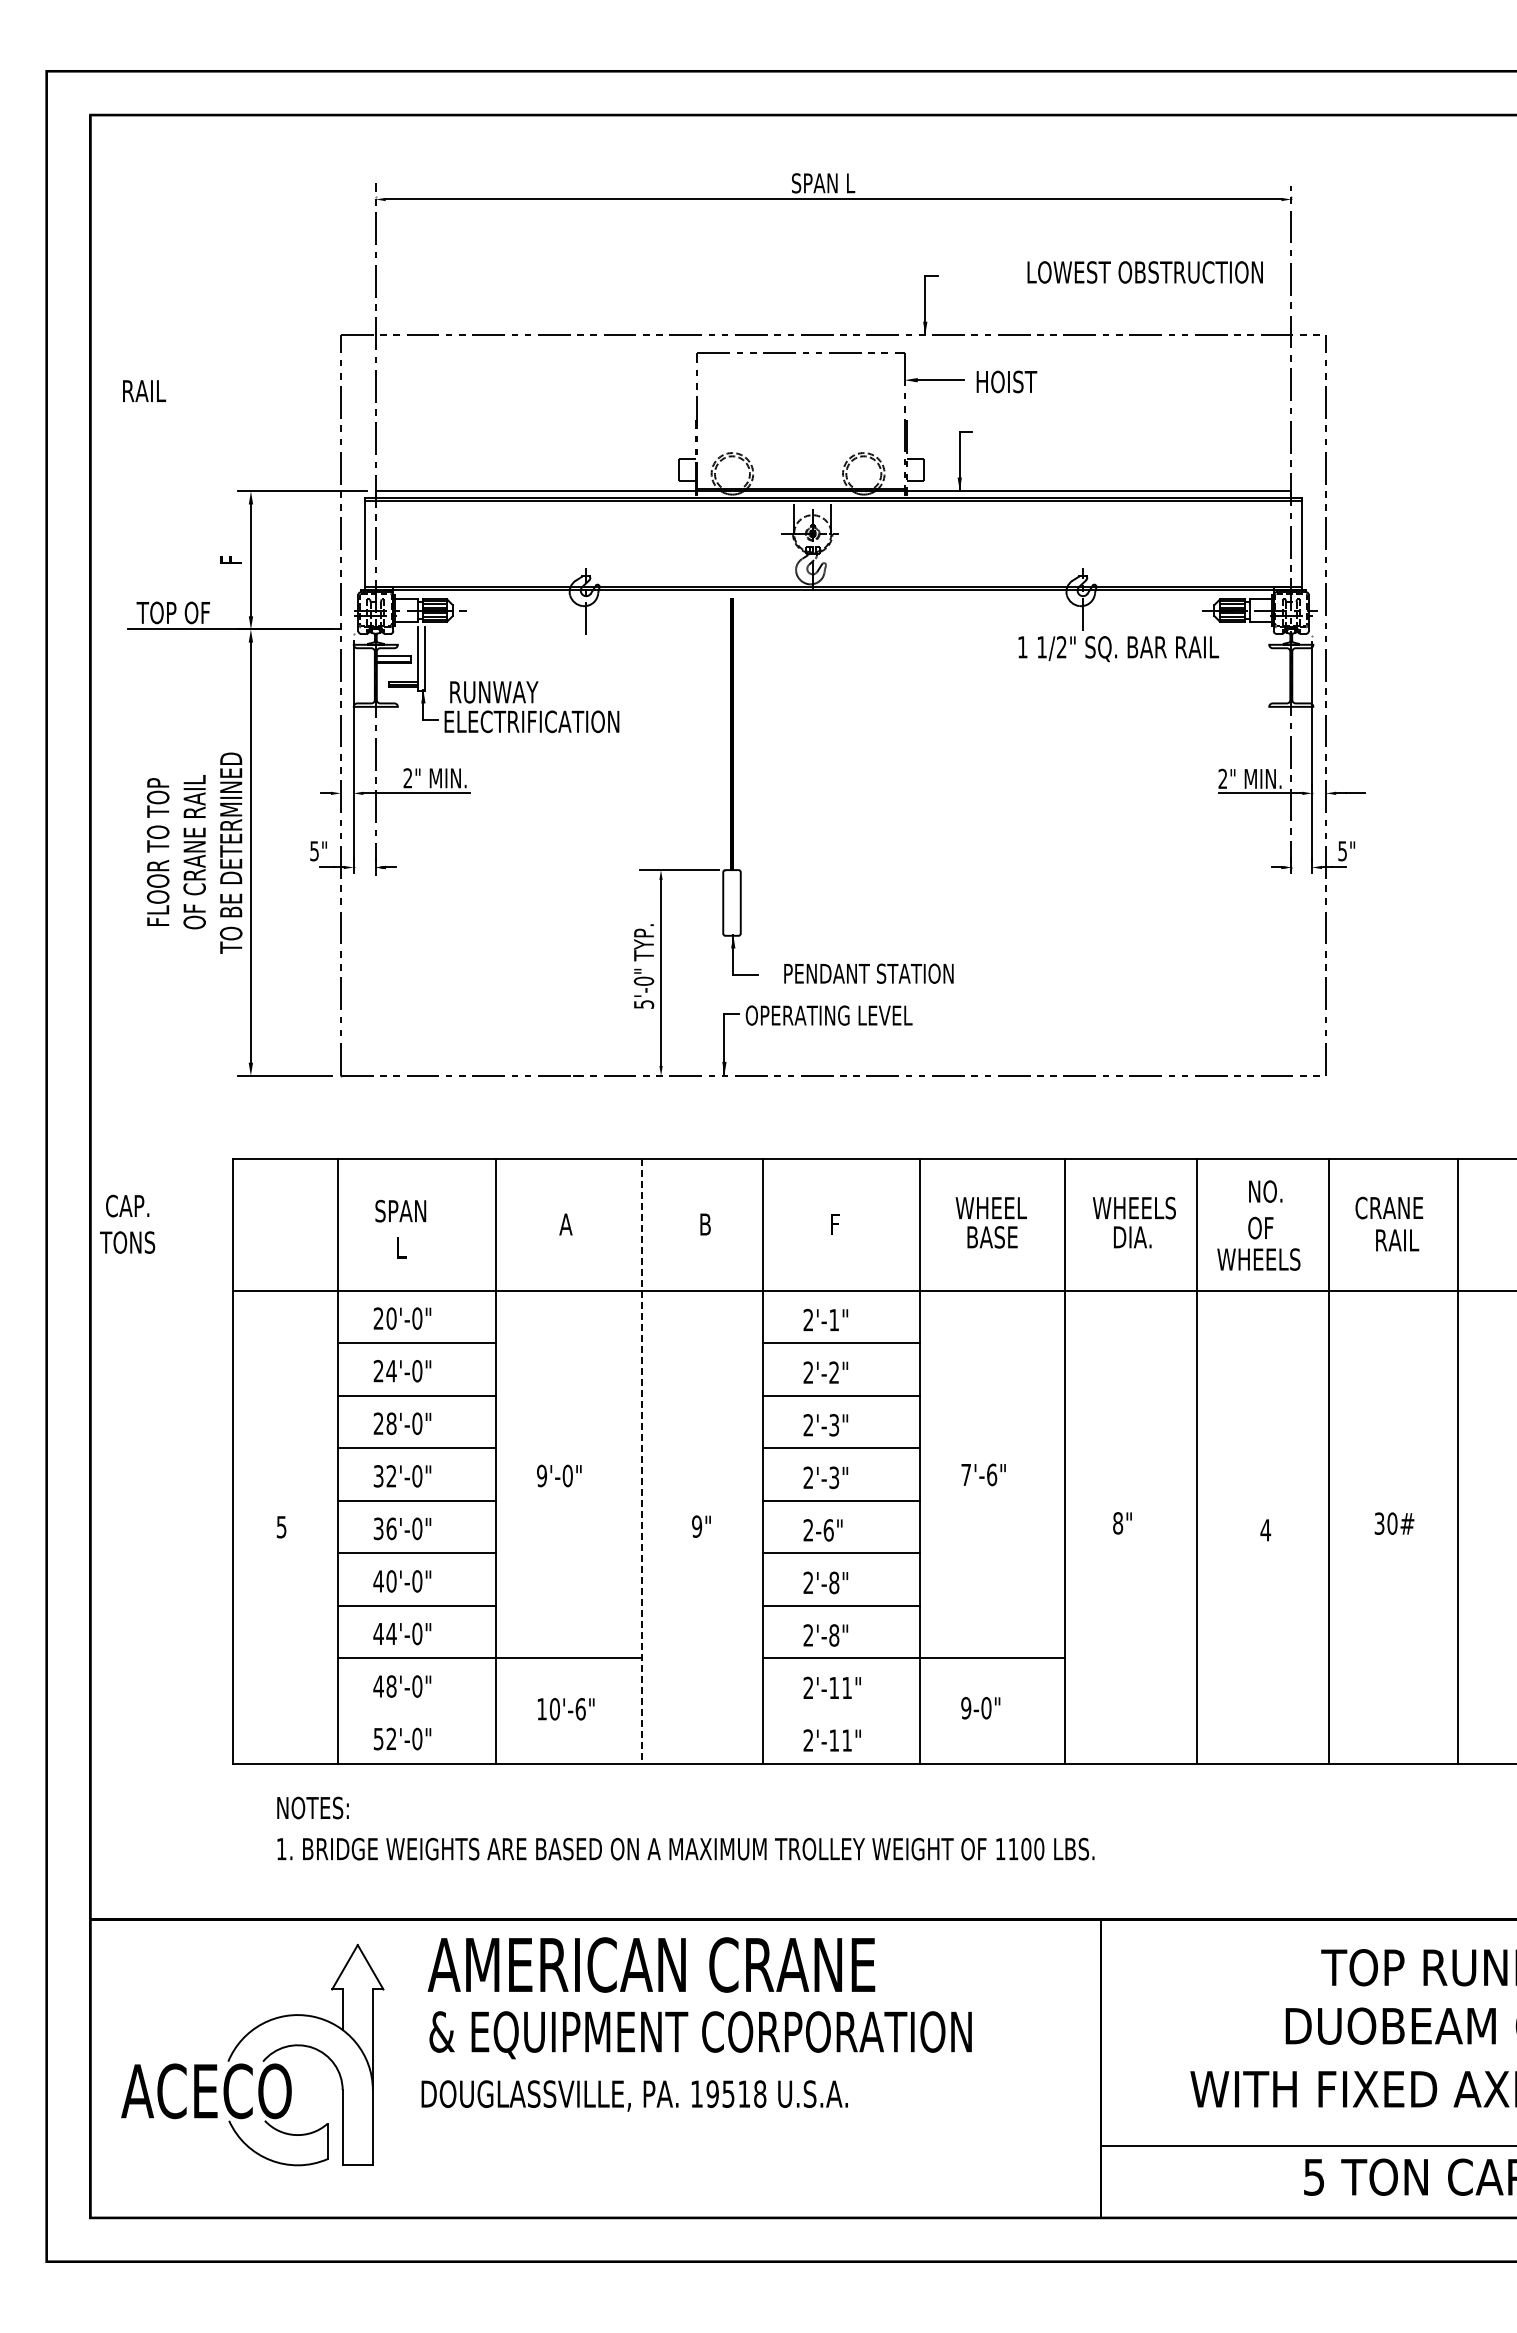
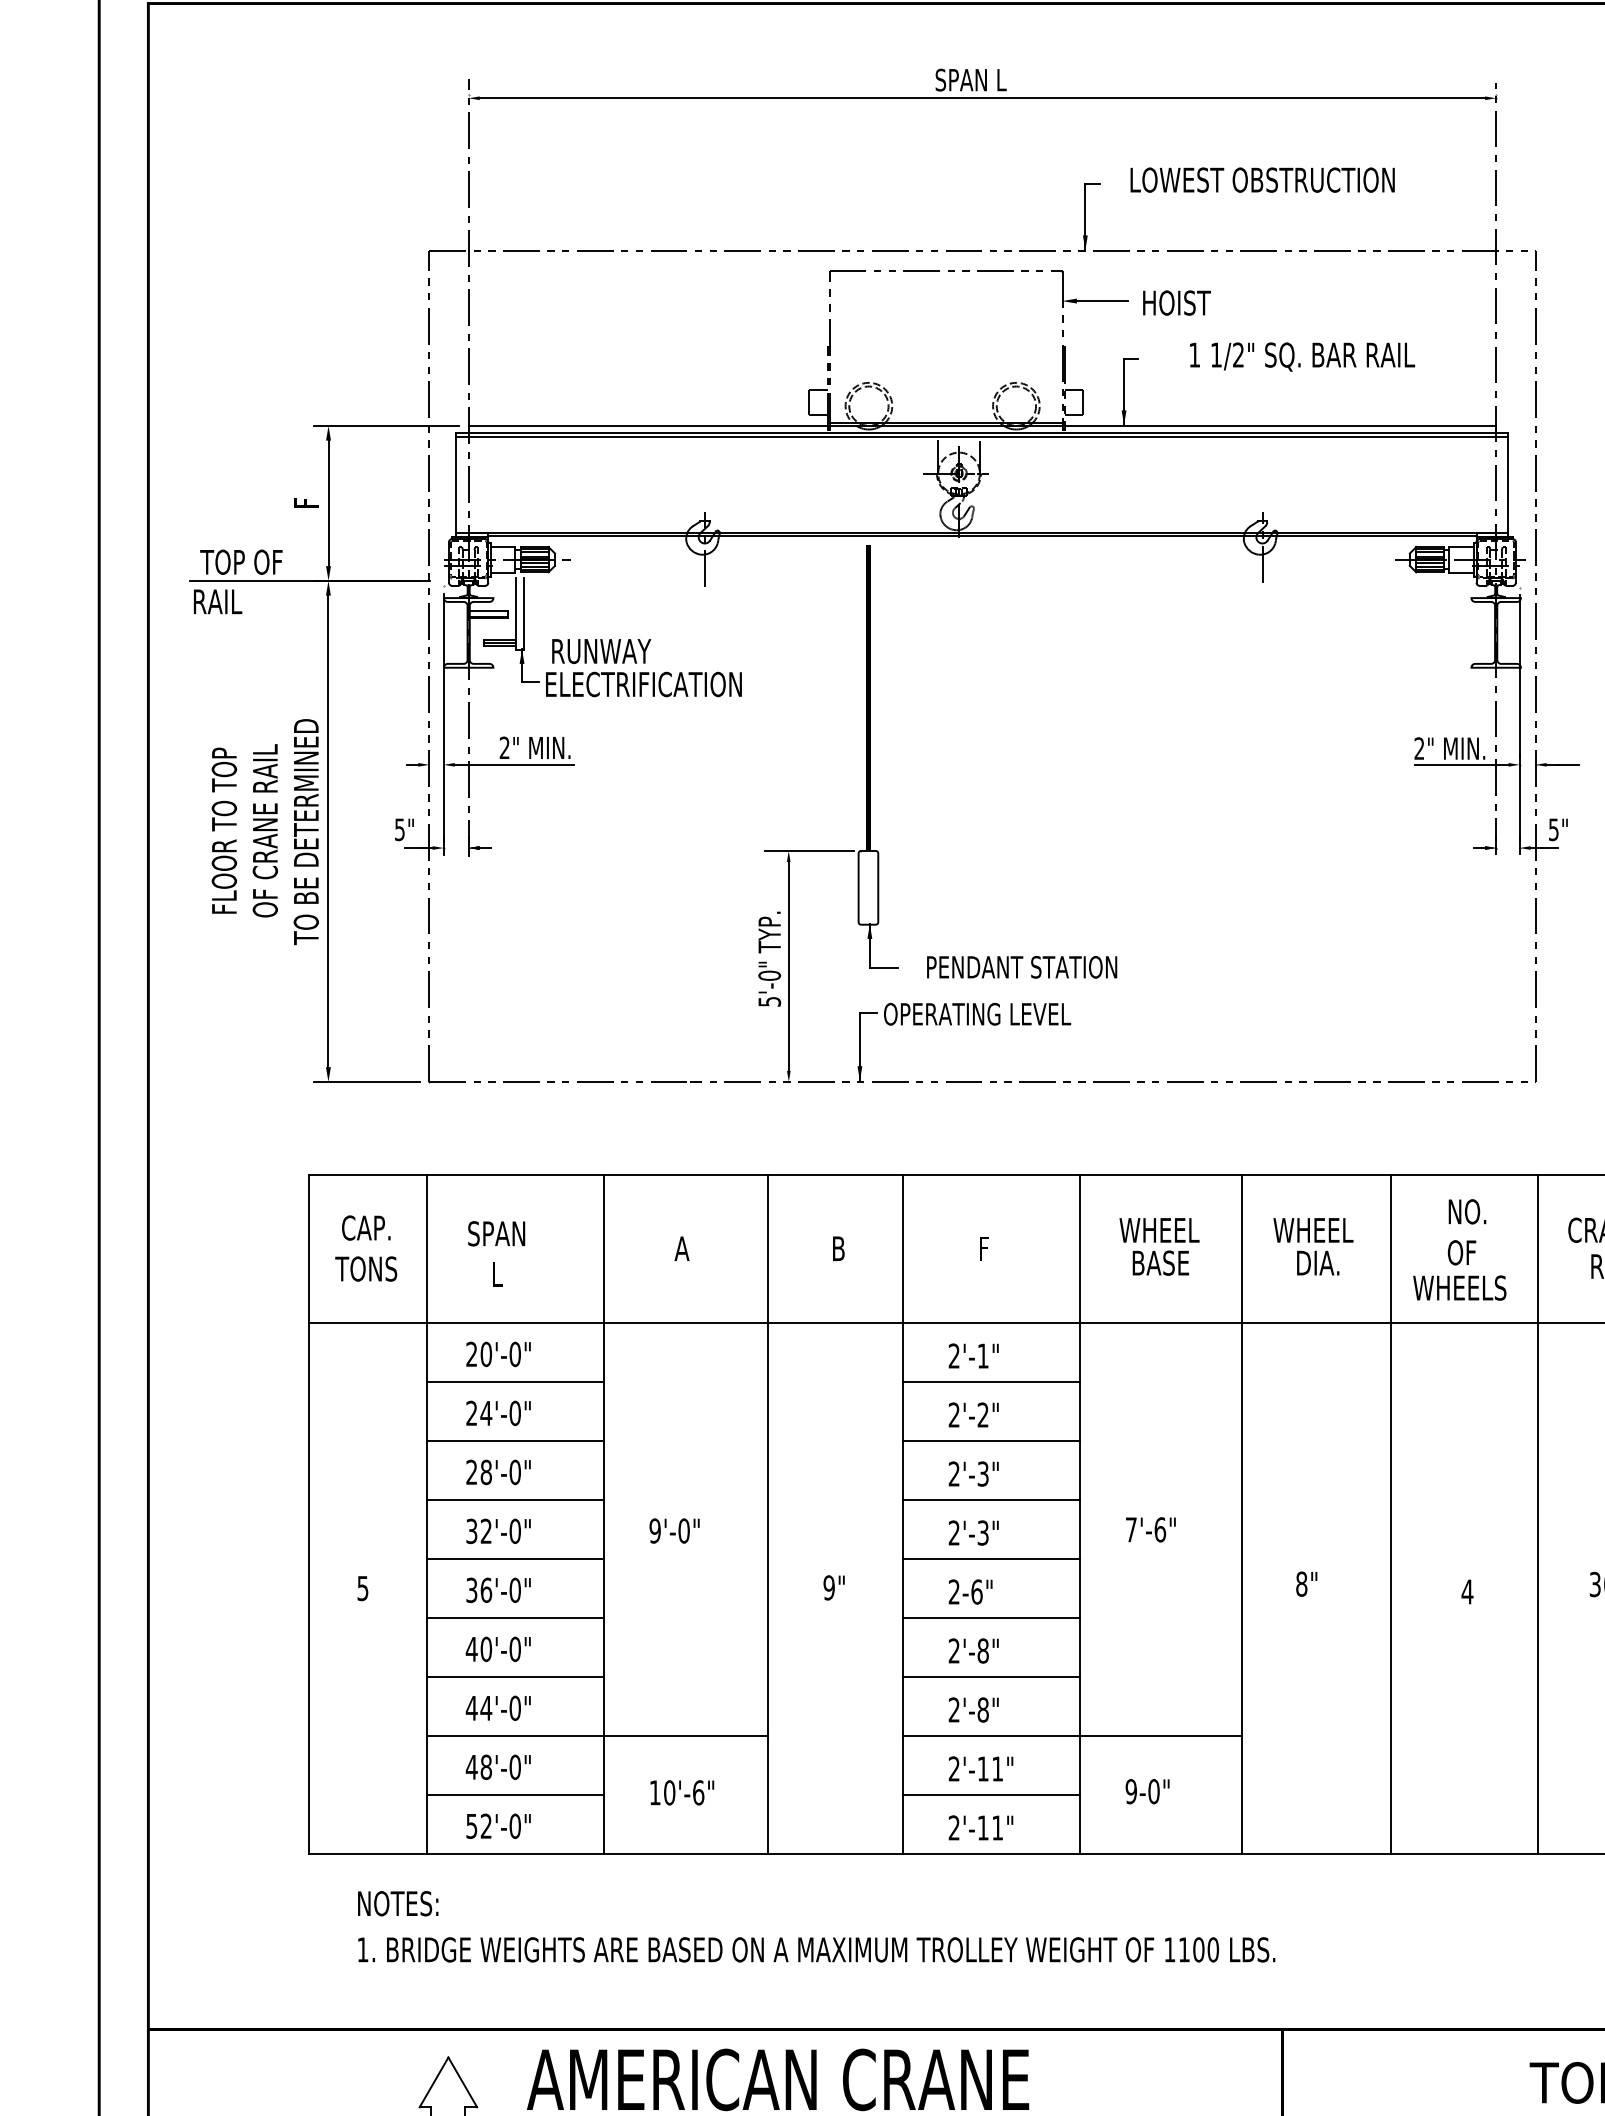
text: (1144, 272) -> (1261, 180), moved
text: (144, 390) -> (217, 601), moved
text: (1118, 649) -> (1302, 357), moved
text: (1170, 1207) -> (1360, 1229), WHEELS -> WHEEL
text: (127, 1223) -> (366, 1247), moved
line: (642, 1461) -> (767, 1514), dashed -> solid
line: (417, 1710) -> (515, 1794), added
line: (841, 1710) -> (991, 1794), added

